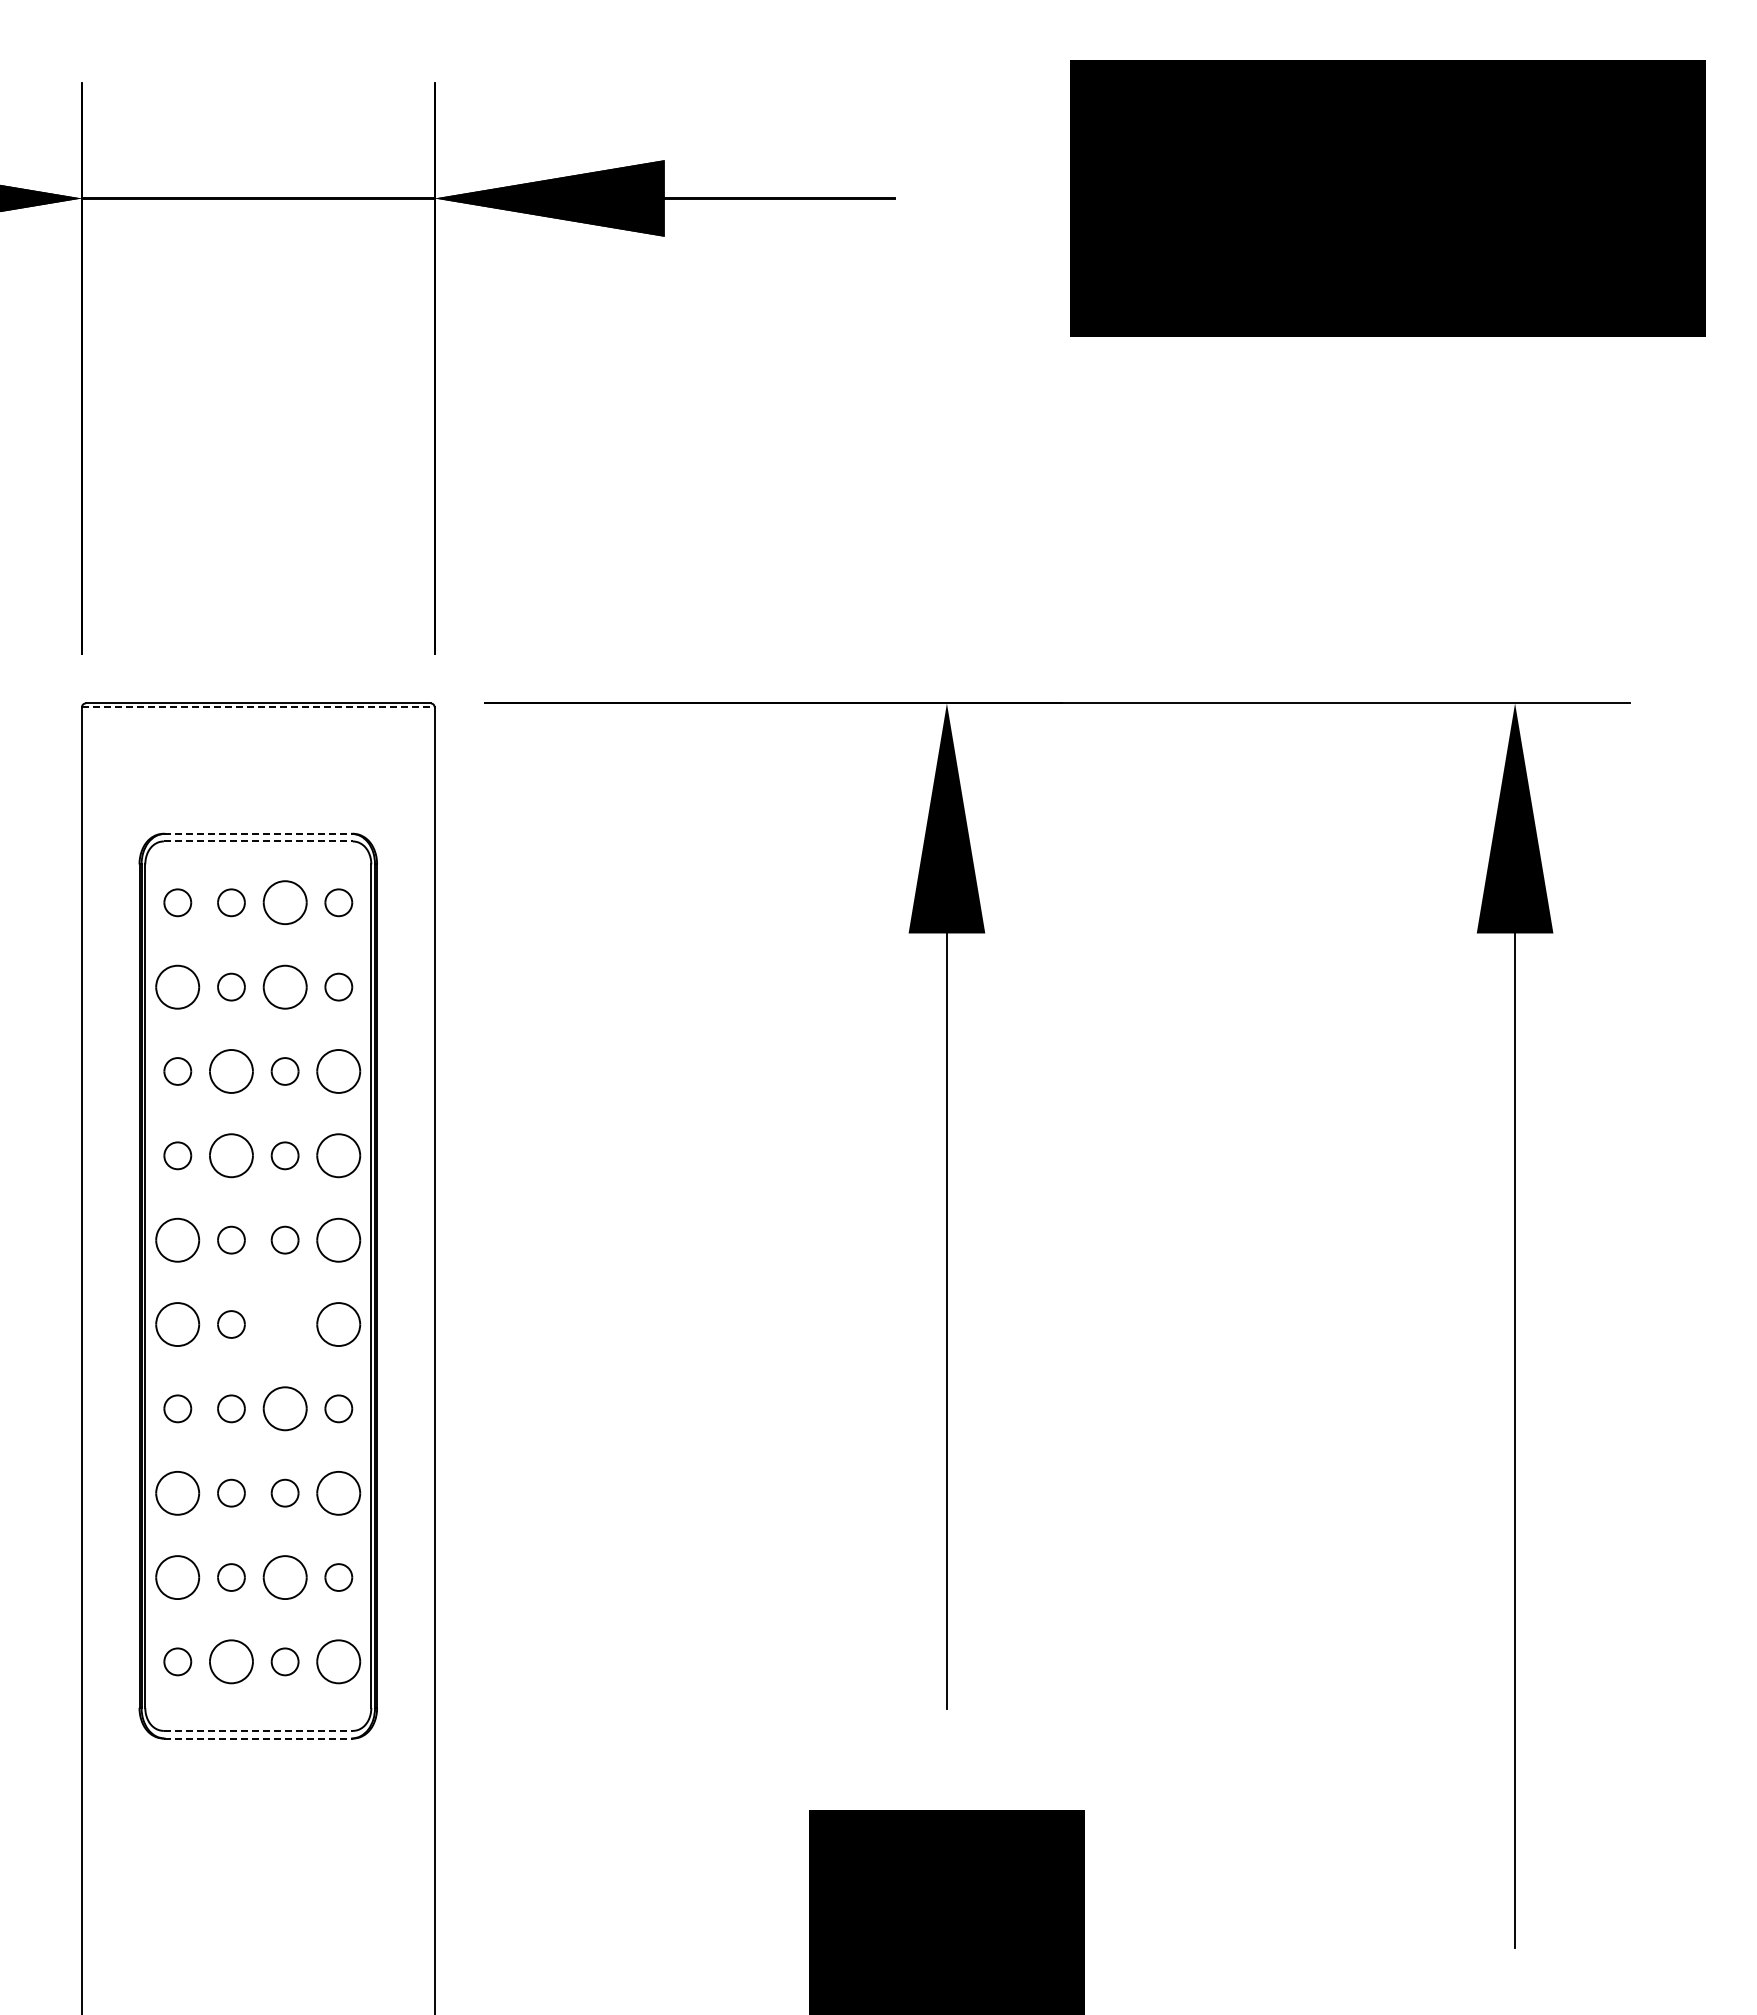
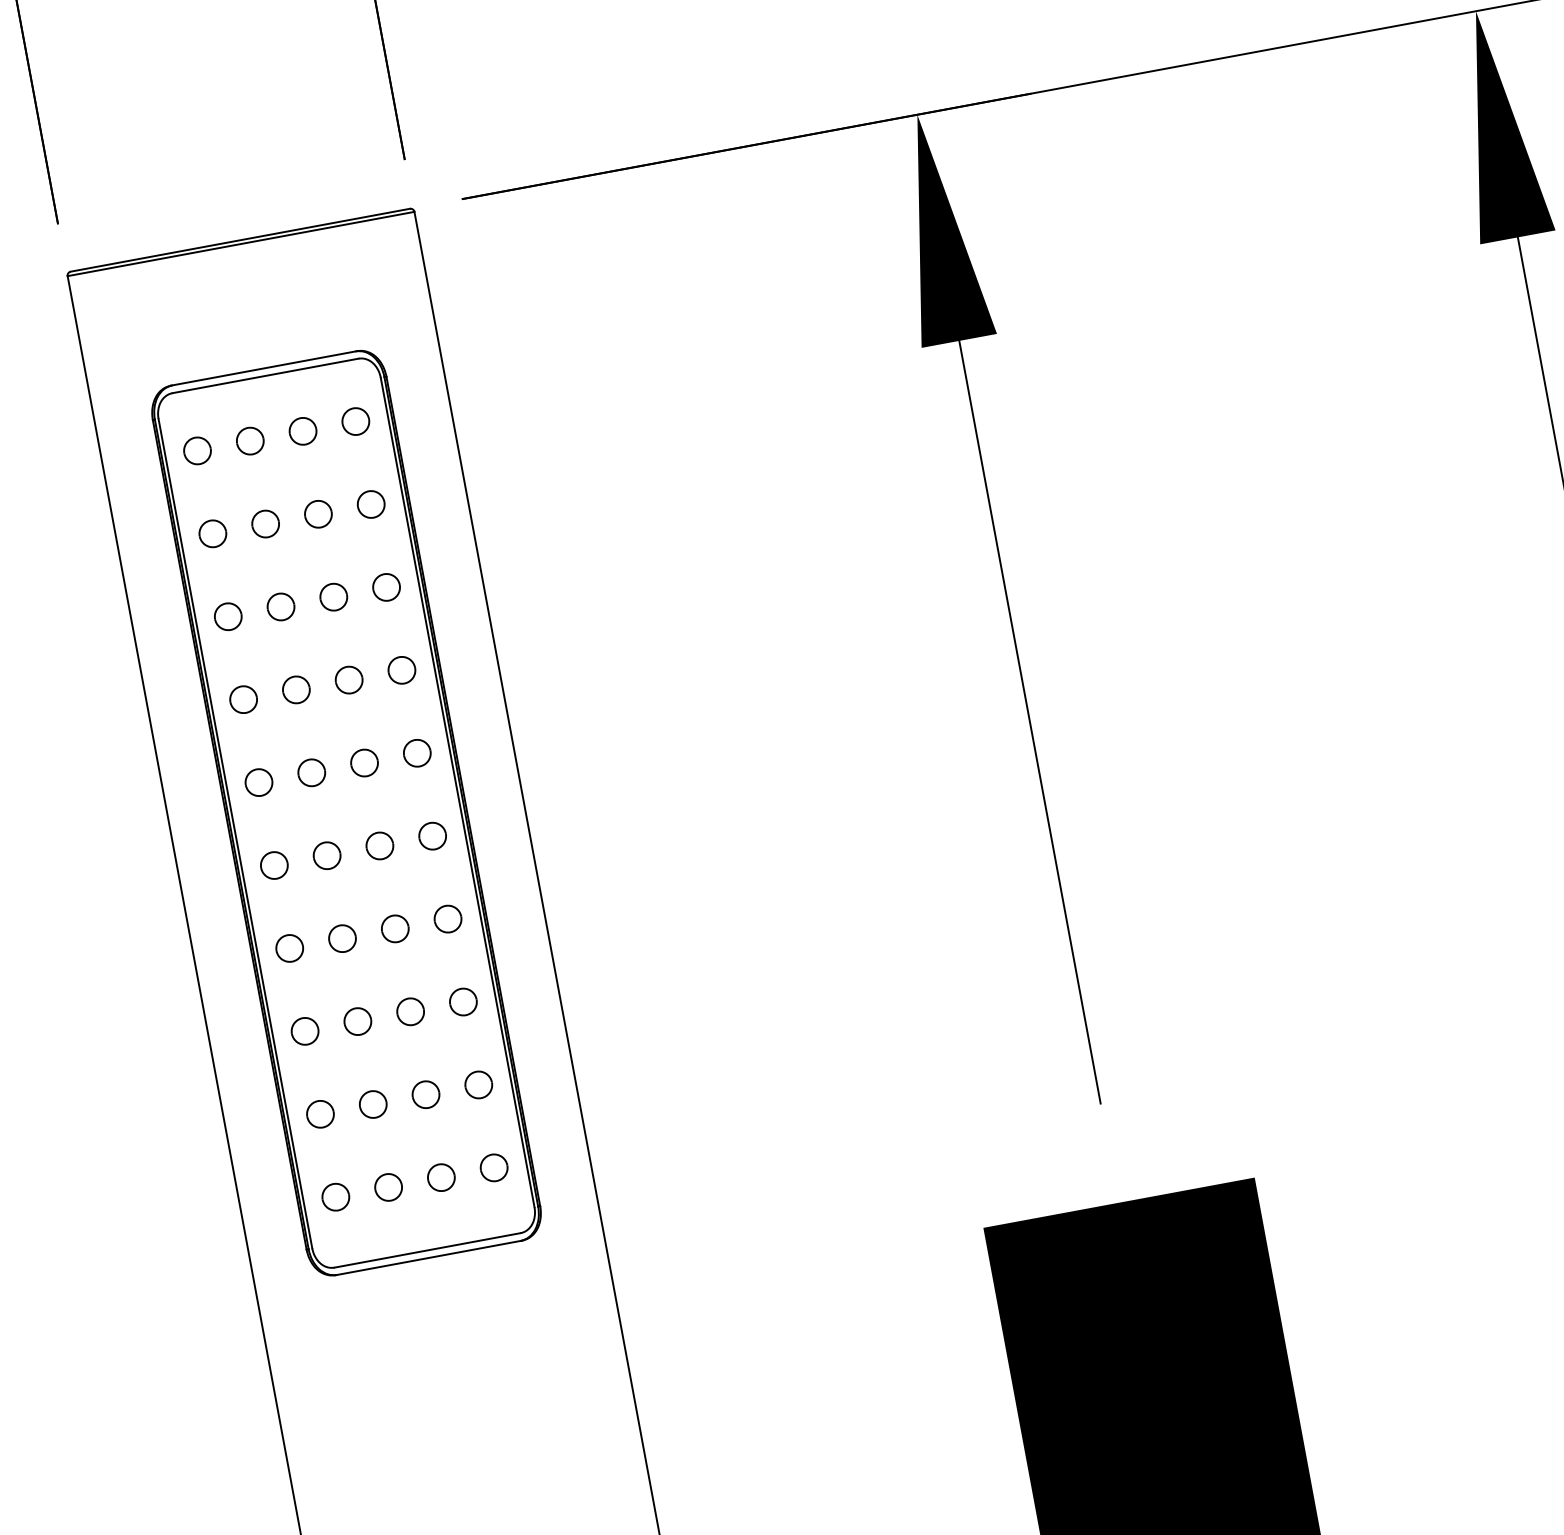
line: (258, 707) -> (241, 244), dashed -> solid
line: (258, 833) -> (264, 368), dashed -> solid
line: (258, 841) -> (265, 375), dashed -> solid
part: (284, 902) -> (302, 431), size x0.62
part: (177, 986) -> (212, 533), size x0.62
part: (284, 986) -> (317, 513), size x0.62
part: (231, 1071) -> (281, 606), size x0.62
part: (338, 1071) -> (386, 587), size x0.62
part: (231, 1155) -> (296, 689), size x0.62
part: (338, 1155) -> (401, 670), size x0.62
part: (177, 1239) -> (258, 782), size x0.62
part: (338, 1239) -> (416, 752), size x0.62
part: (177, 1324) -> (274, 865), size x0.62
part: (284, 1324) -> (379, 846), added
part: (338, 1324) -> (432, 836), size x0.62
part: (284, 1408) -> (394, 928), size x0.62
part: (177, 1492) -> (304, 1030), size x0.62
part: (338, 1492) -> (462, 1001), size x0.62
part: (177, 1577) -> (320, 1114), size x0.62
part: (284, 1577) -> (425, 1094), size x0.62
part: (231, 1661) -> (388, 1187), size x0.62
part: (338, 1661) -> (493, 1167), size x0.62
line: (258, 1730) -> (427, 1249), dashed -> solid
line: (258, 1738) -> (429, 1257), dashed -> solid

